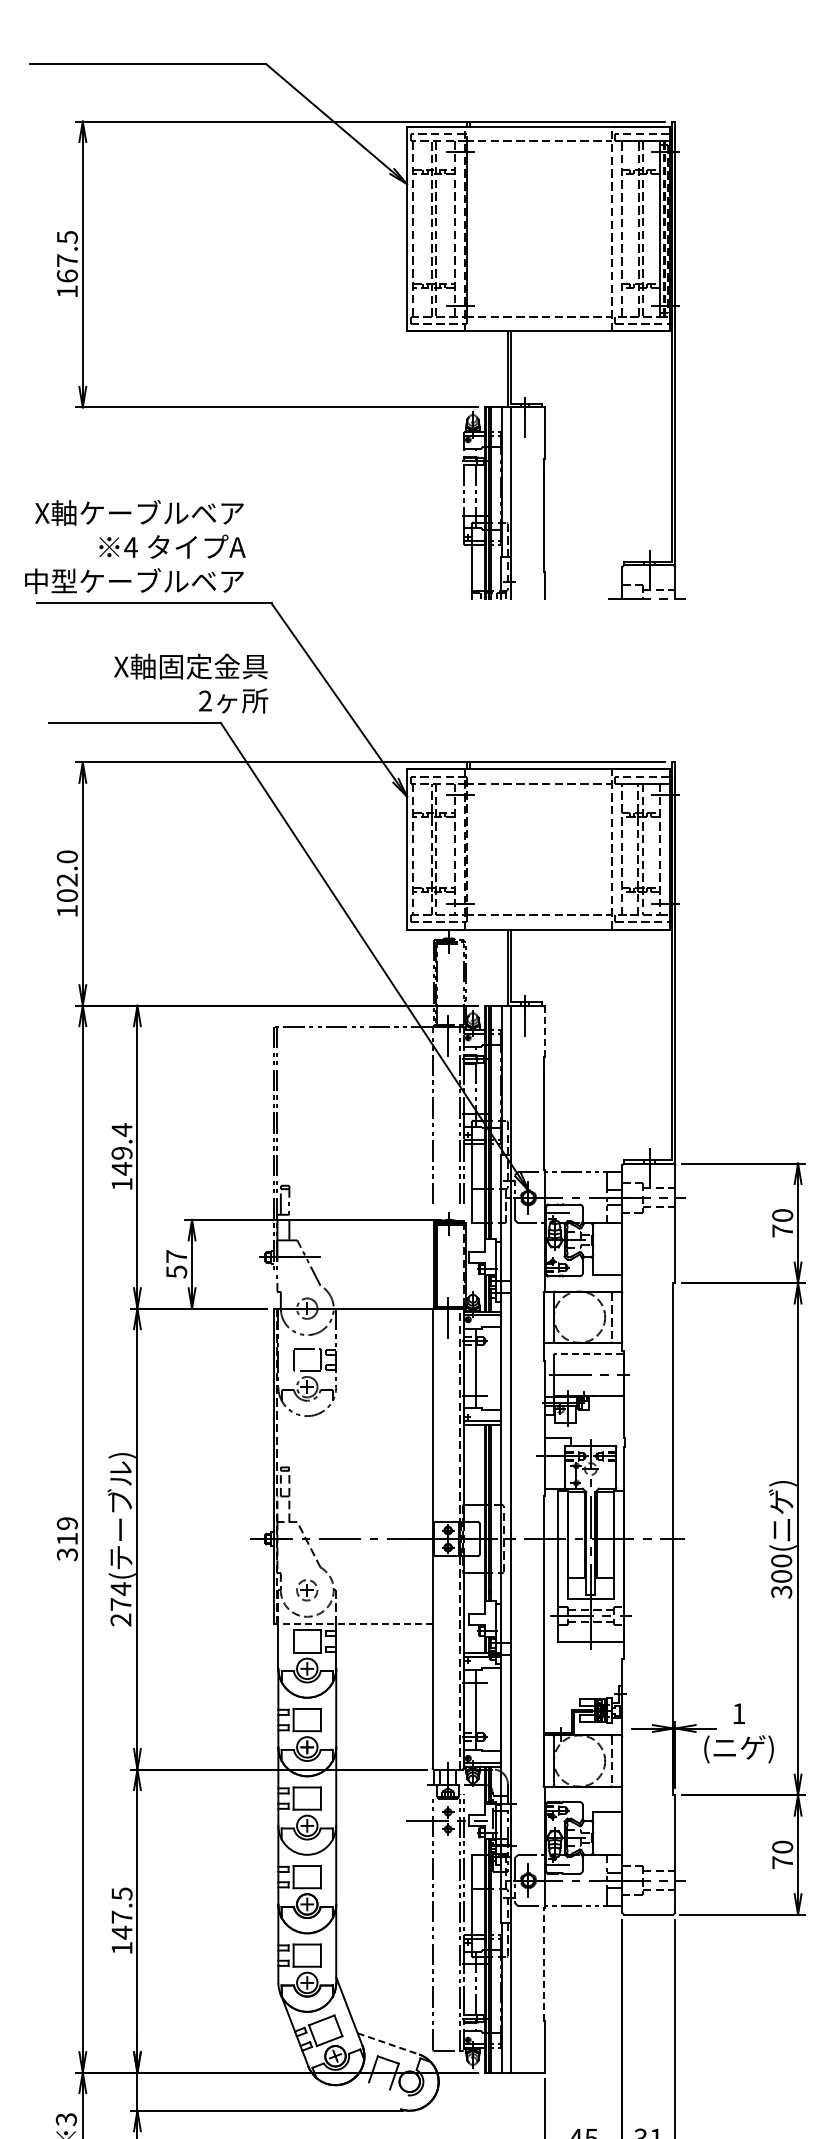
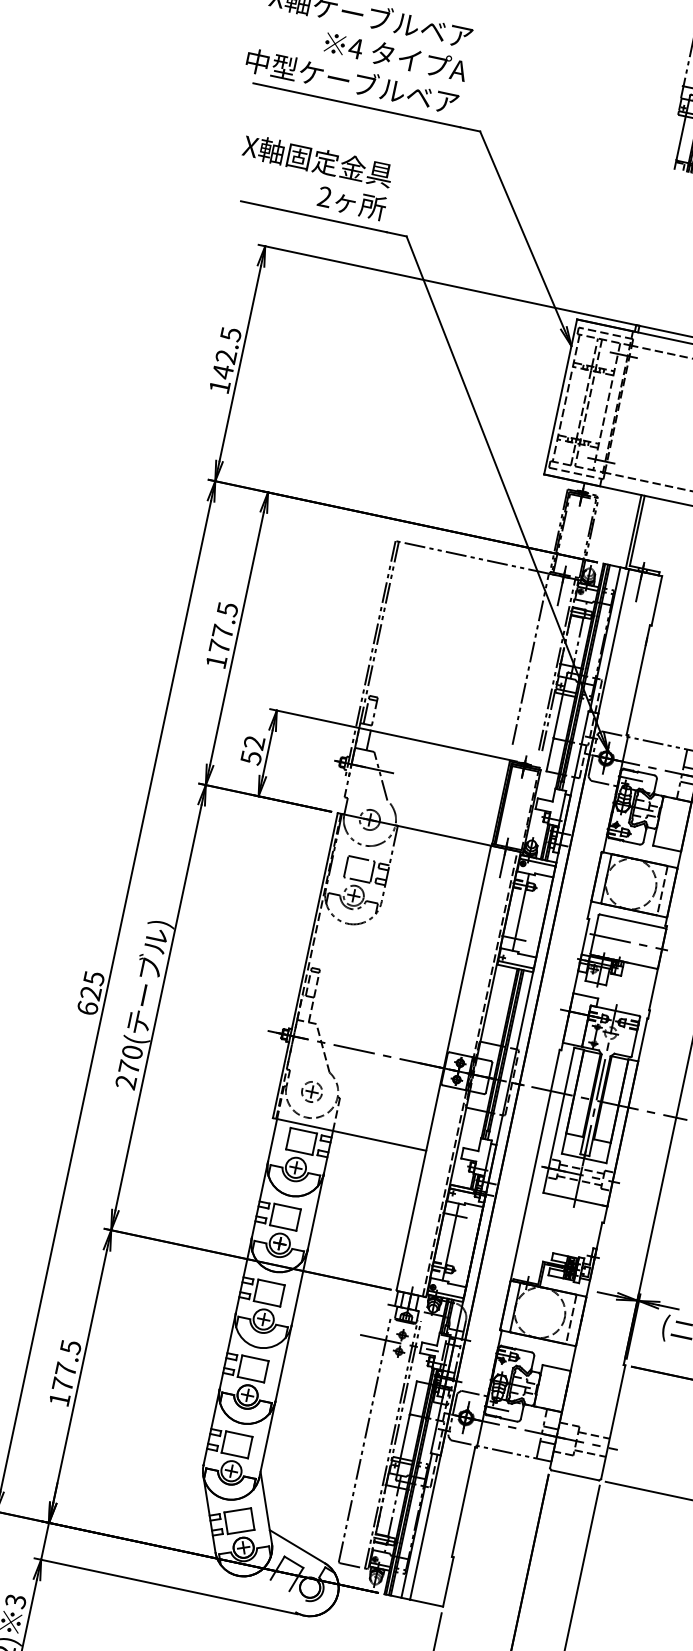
text: (191, 683) -> (314, 177), moved
text: (66, 876) -> (226, 353), 102.0 -> 142.5
line: (545, 1031) -> (656, 601), dashed -> solid
text: (121, 1149) -> (223, 628), 149.4 -> 177.5
text: (176, 1256) -> (254, 742), 57 -> 52
line: (588, 1353) -> (632, 920), dashed -> solid
text: (66, 1539) -> (89, 993), 319 -> 625
text: (120, 1589) -> (131, 1052), 274( -> 270(
line: (352, 1624) -> (348, 1134), dashed -> solid
text: (121, 1932) -> (62, 1384), 147.5 -> 177.5
line: (543, 1964) -> (463, 1501), dashed -> solid
line: (388, 2043) -> (297, 1546), dashed -> solid

